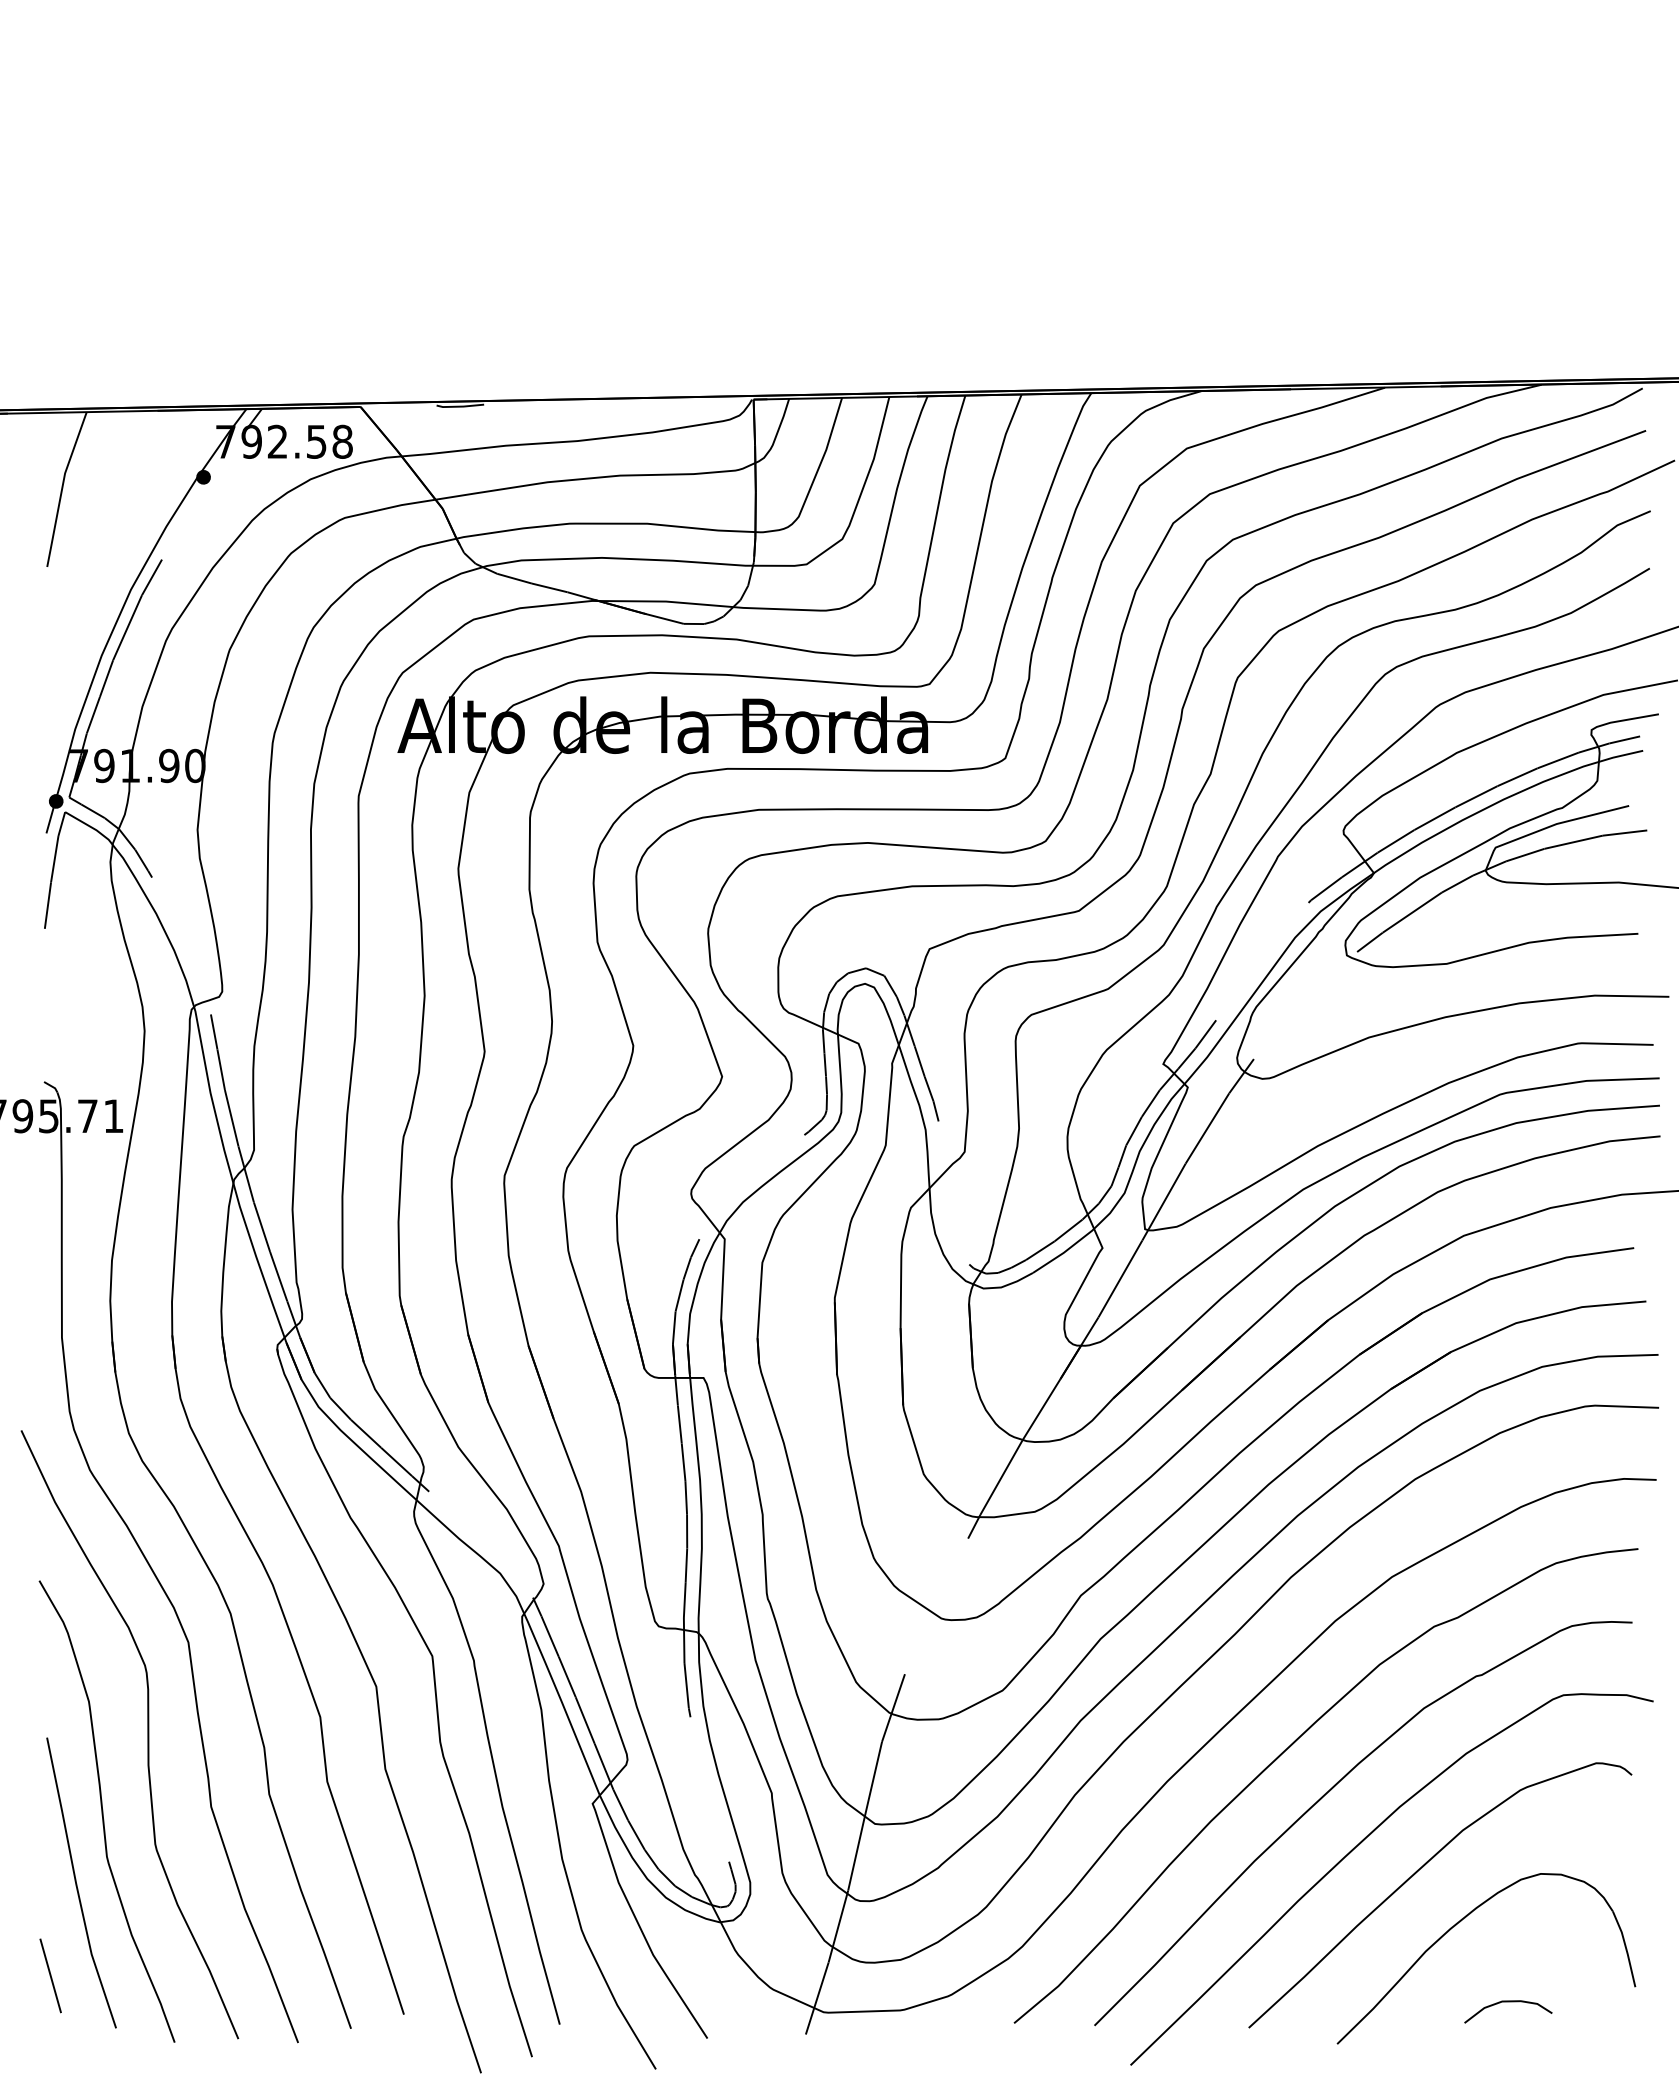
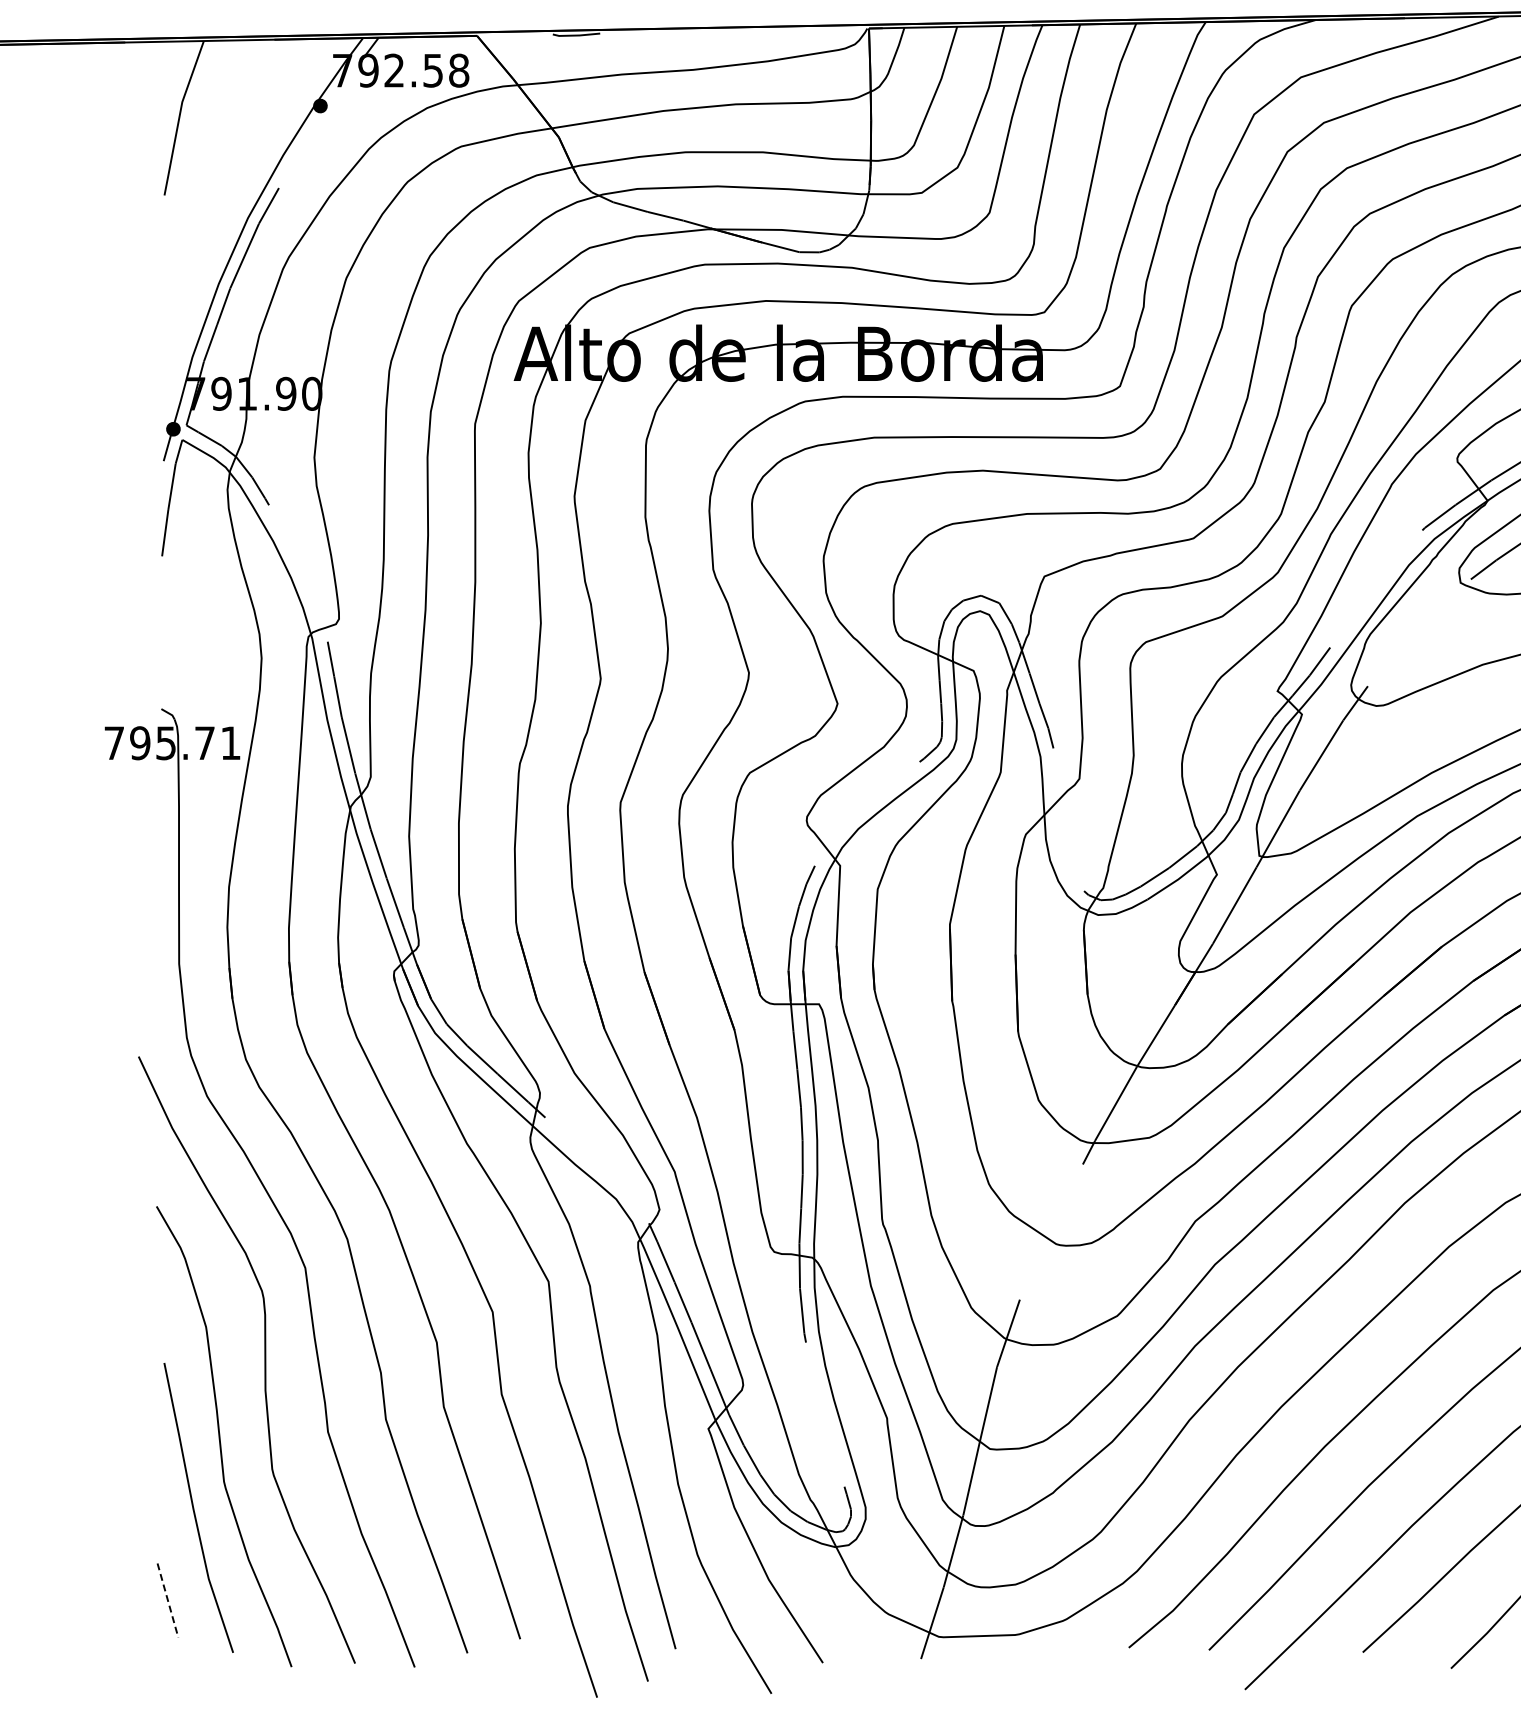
line: (50, 1975) -> (167, 1600), solid -> dashed

